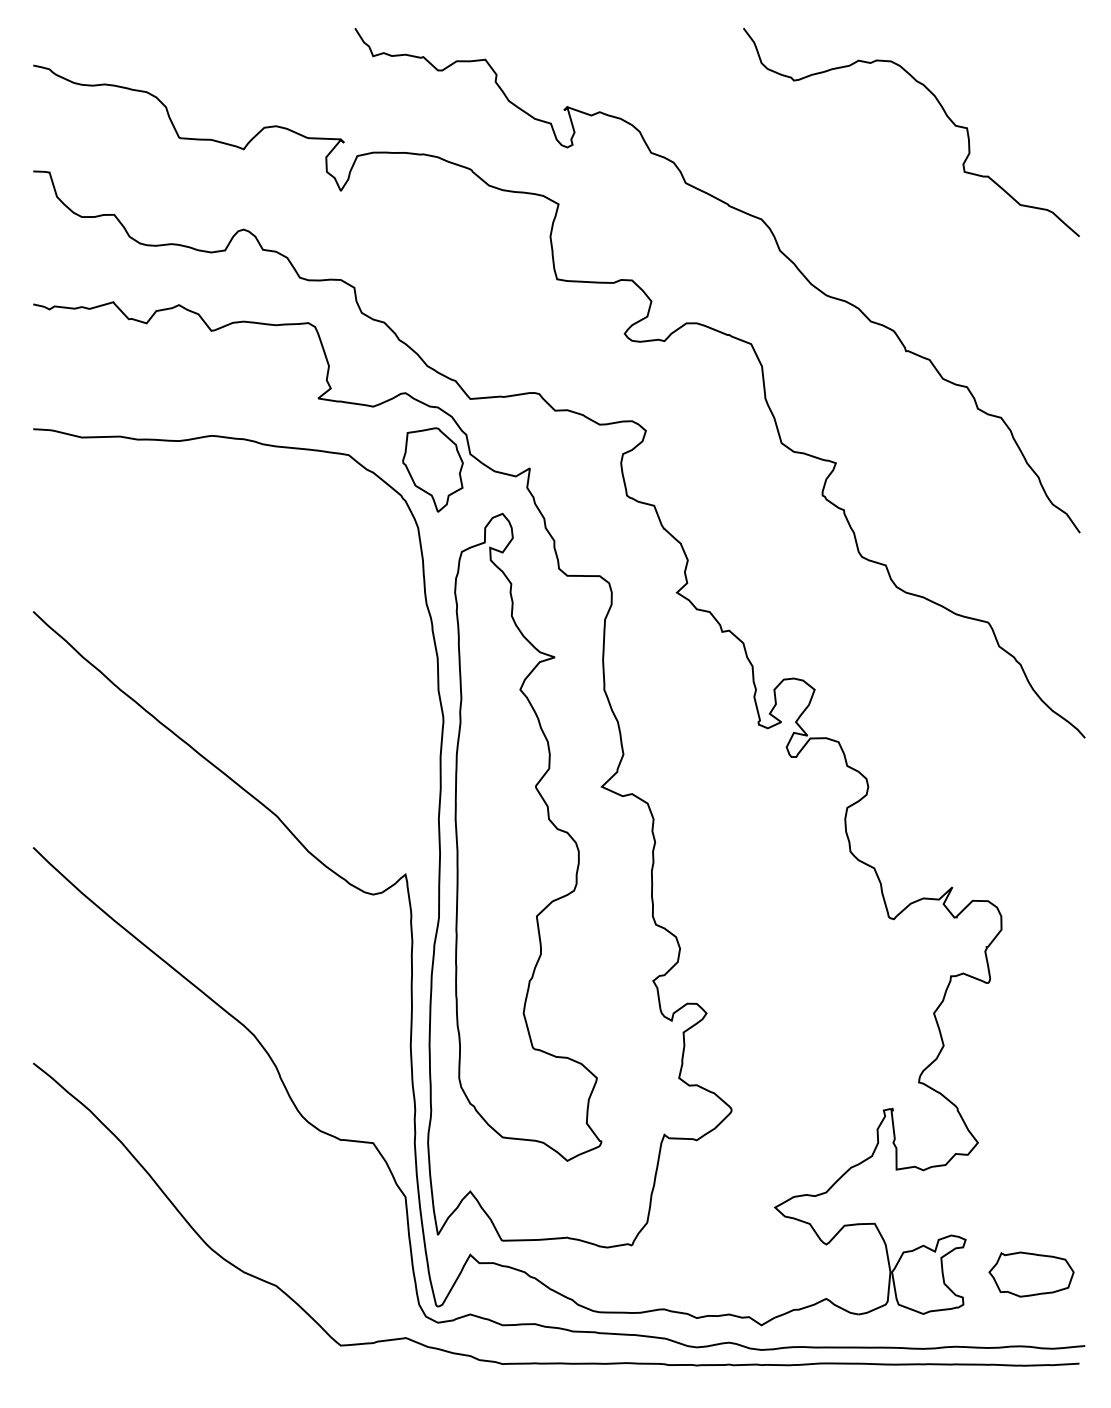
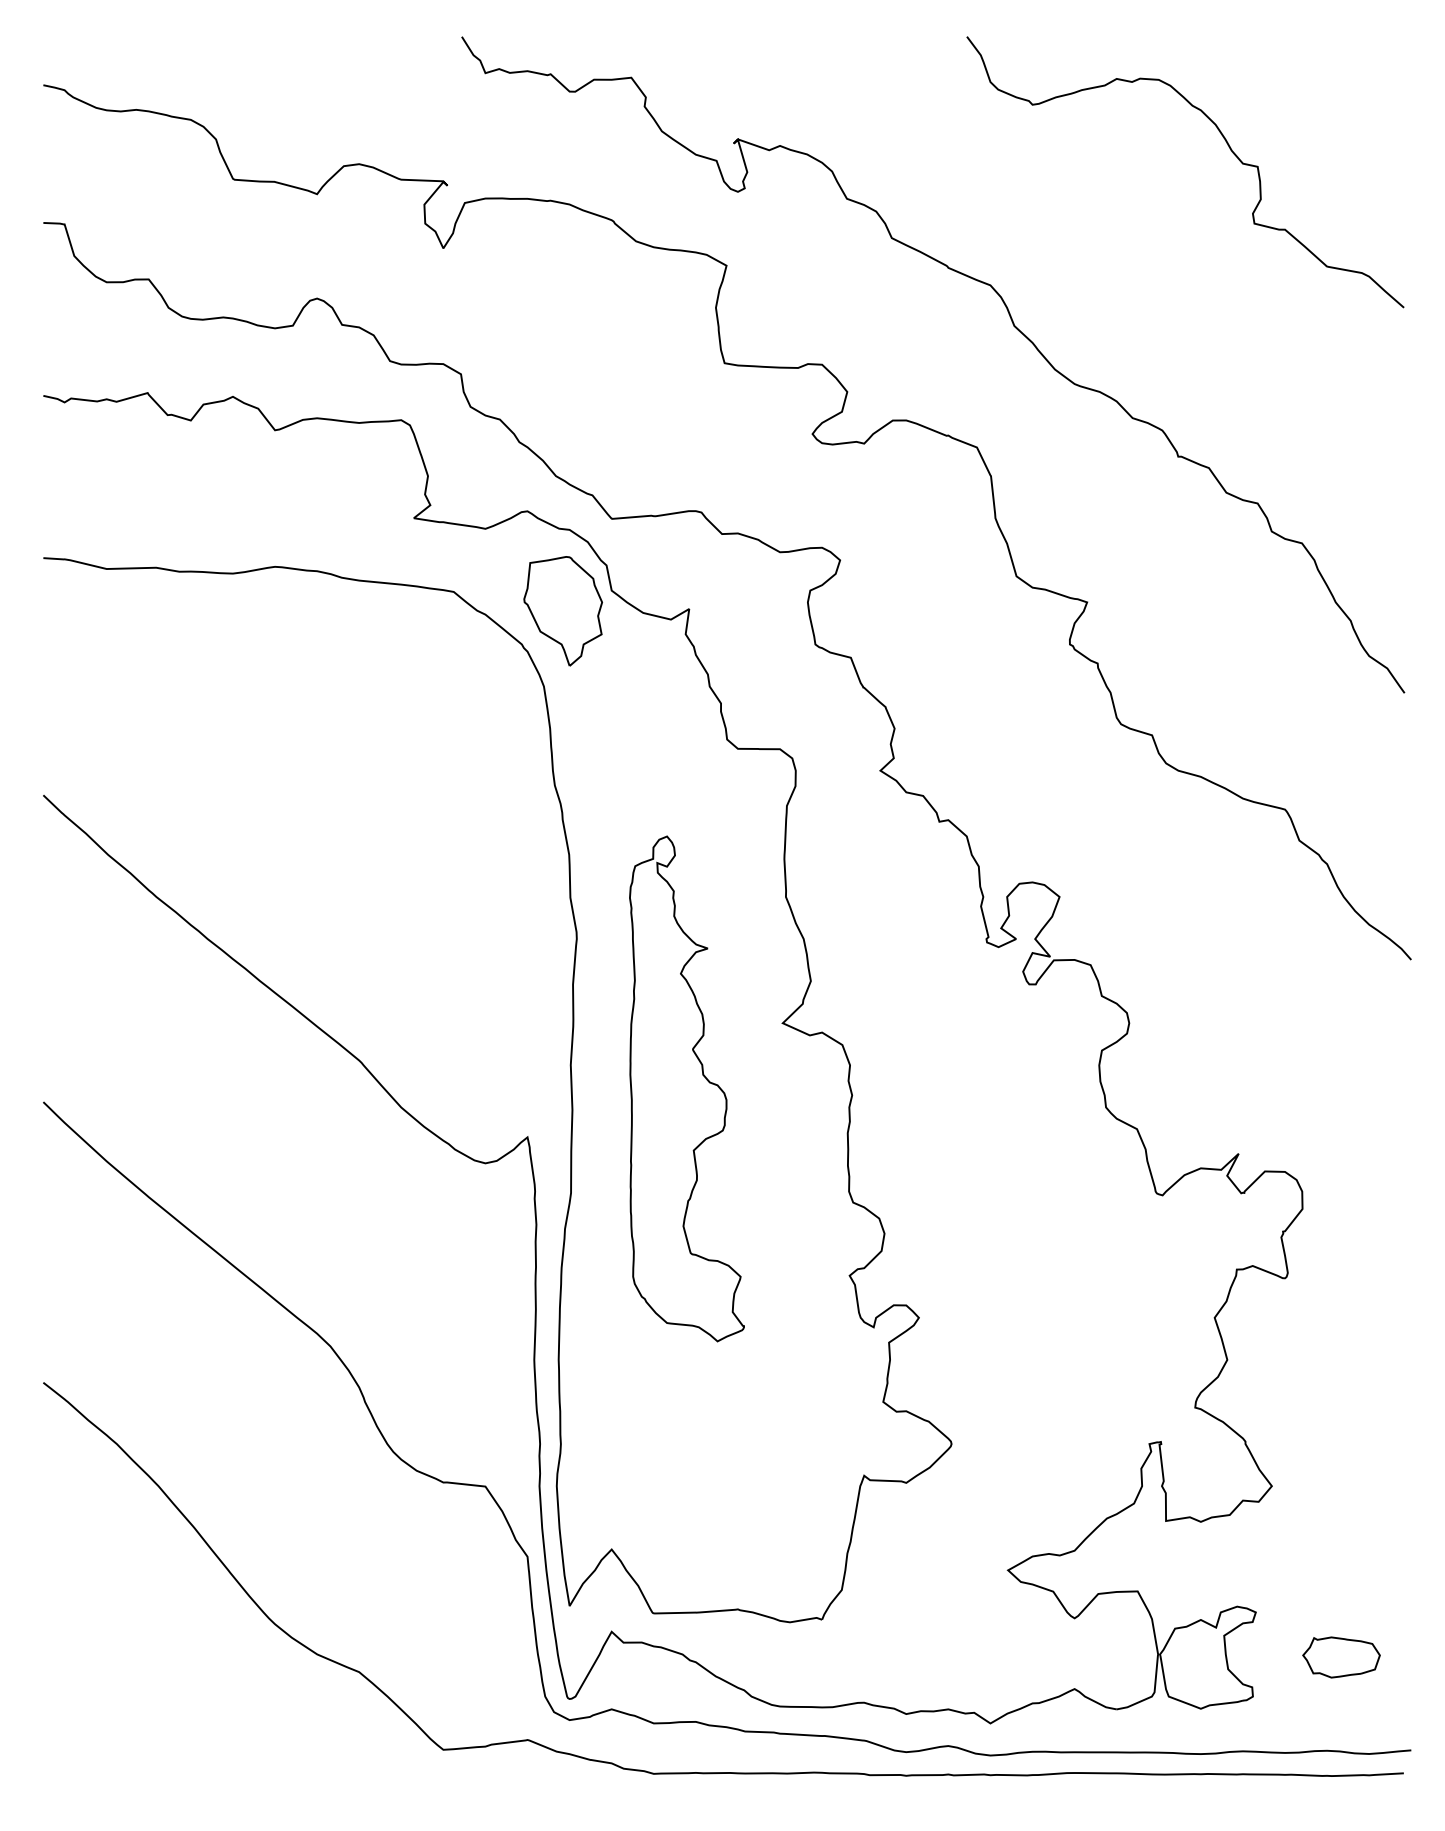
part: (527, 837) -> (686, 1088), size x0.6
part: (1031, 1274) -> (1341, 1657), size x0.7

